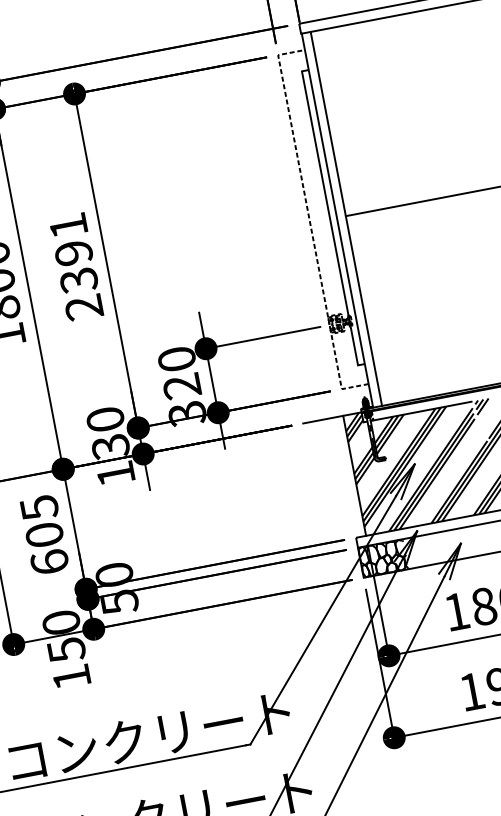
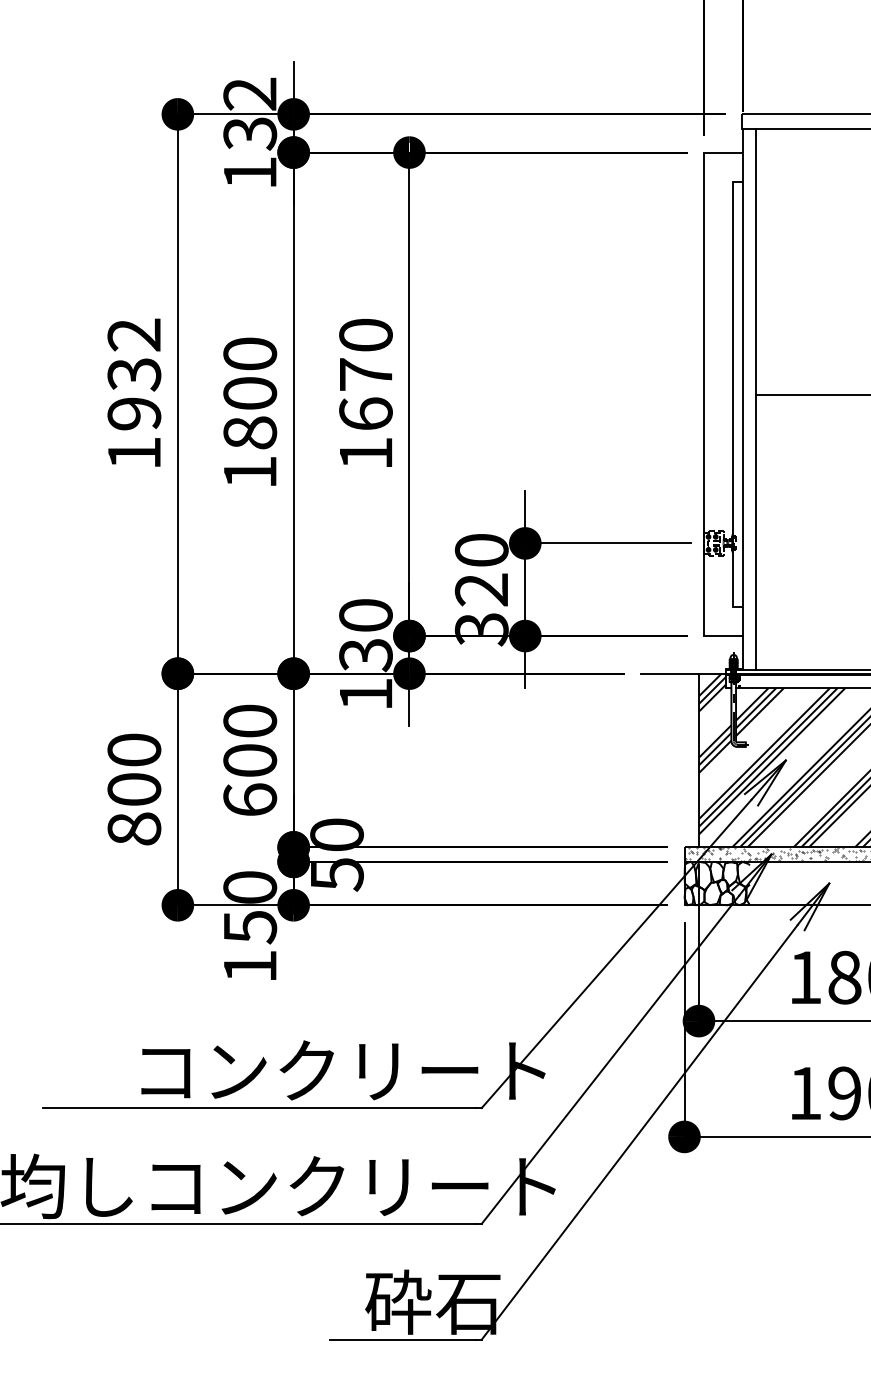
line: (310, 222) -> (704, 394), dashed -> solid
text: (76, 266) -> (365, 394), 2391 -> 1670
text: (39, 507) -> (250, 721), 605 -> 600
hatch: (419, 530) -> (775, 854), added

